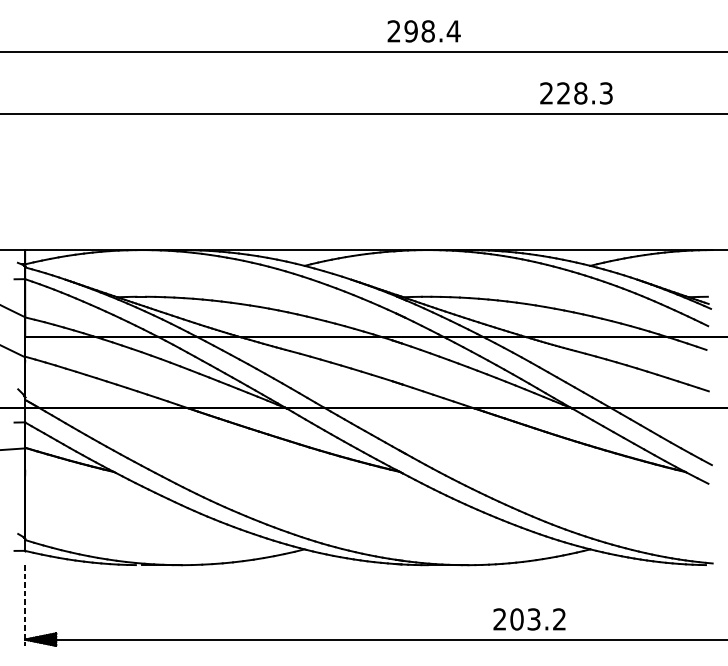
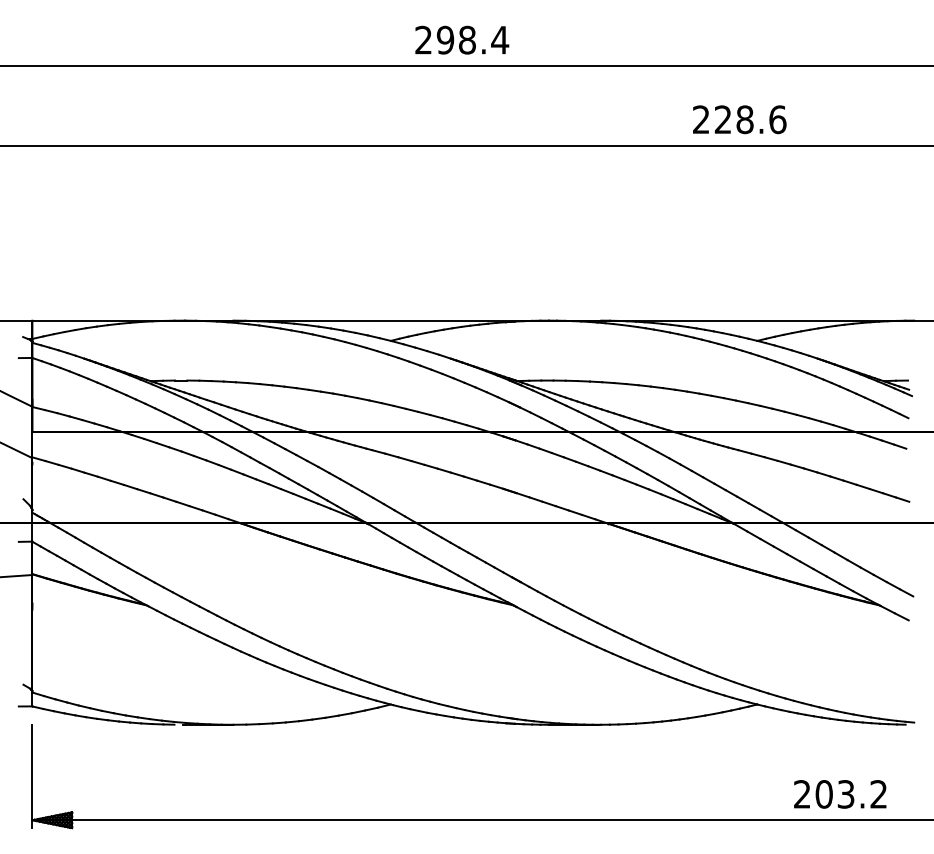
text: (424, 30) -> (462, 39), moved
text: (606, 93) -> (777, 119), 228.3 -> 228.6
line: (25, 605) -> (32, 776), dashed -> solid
text: (529, 619) -> (840, 794), moved

